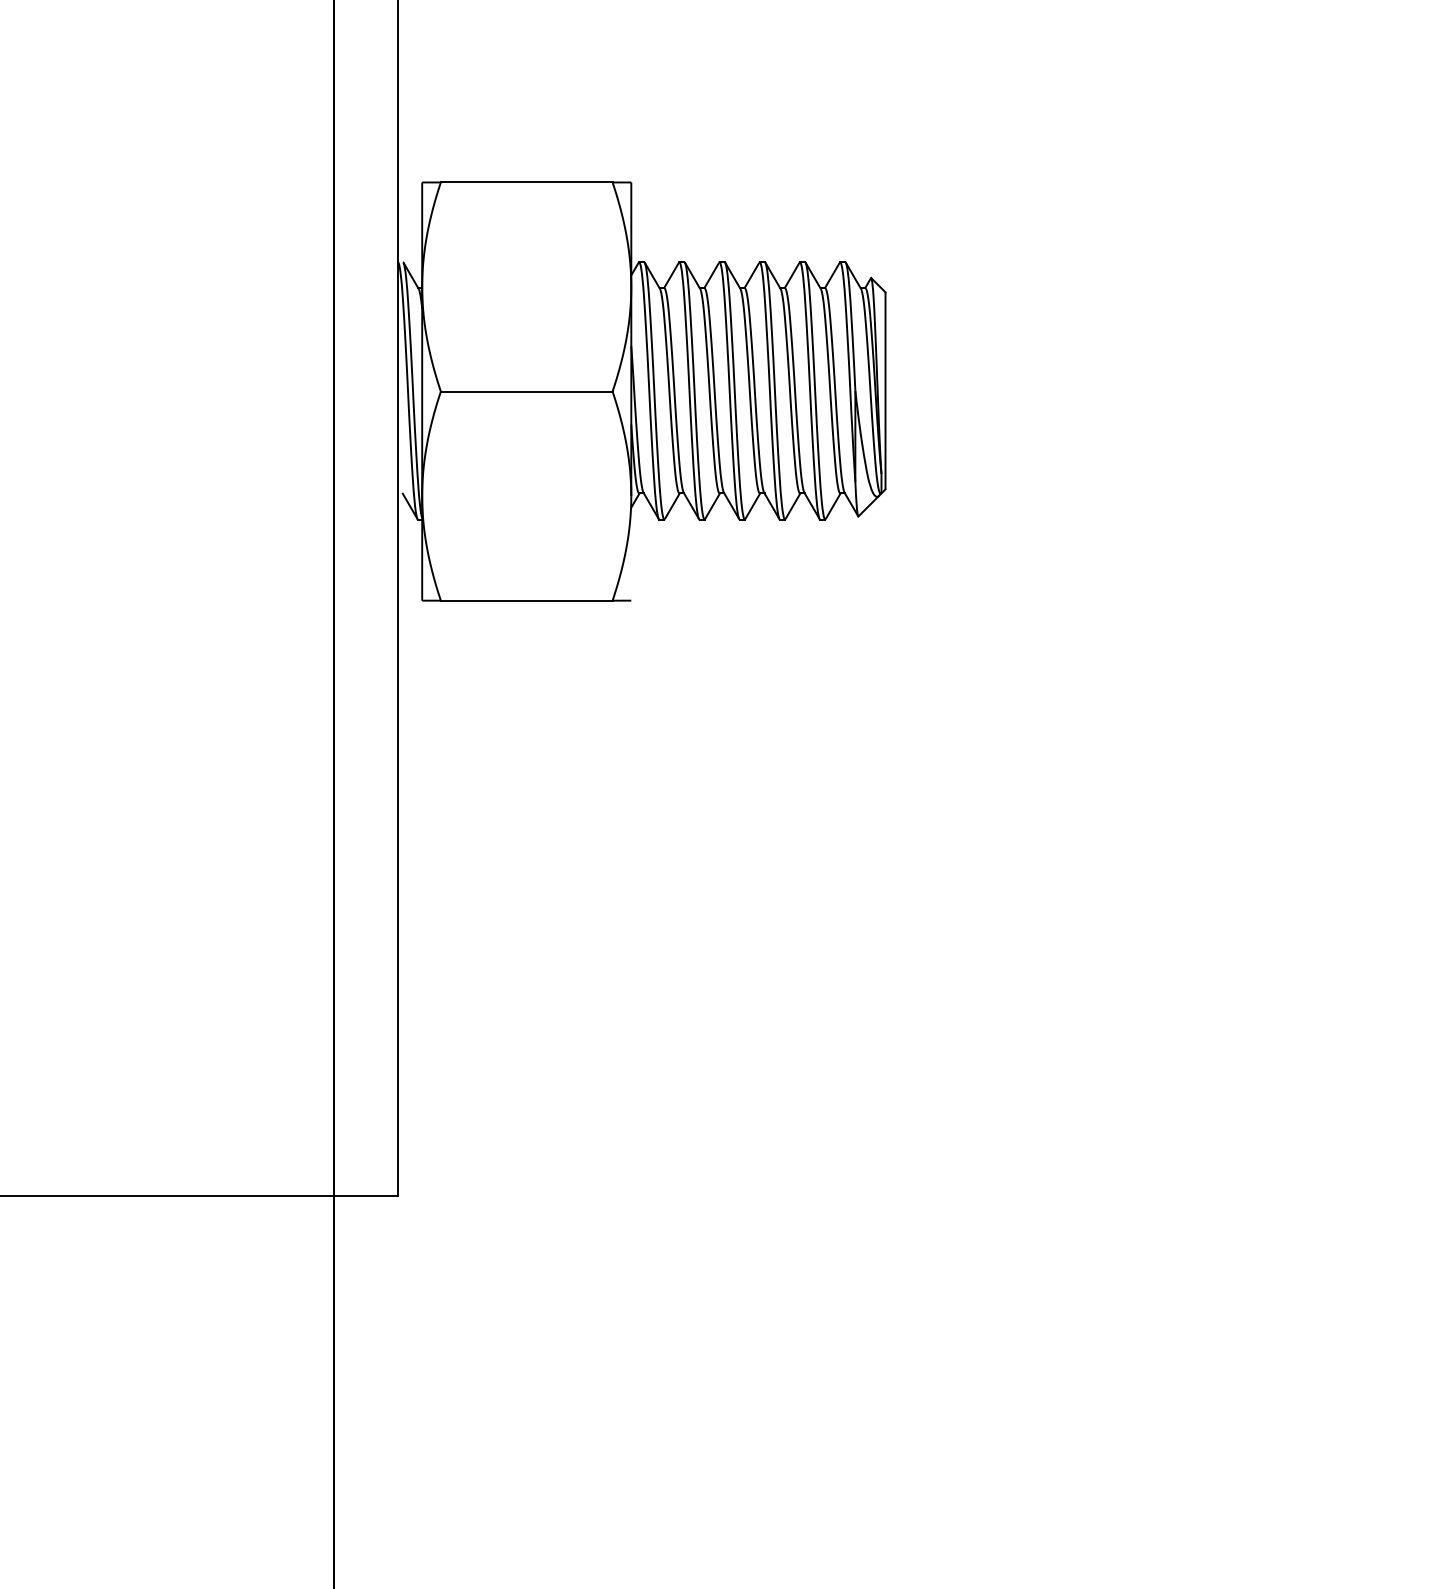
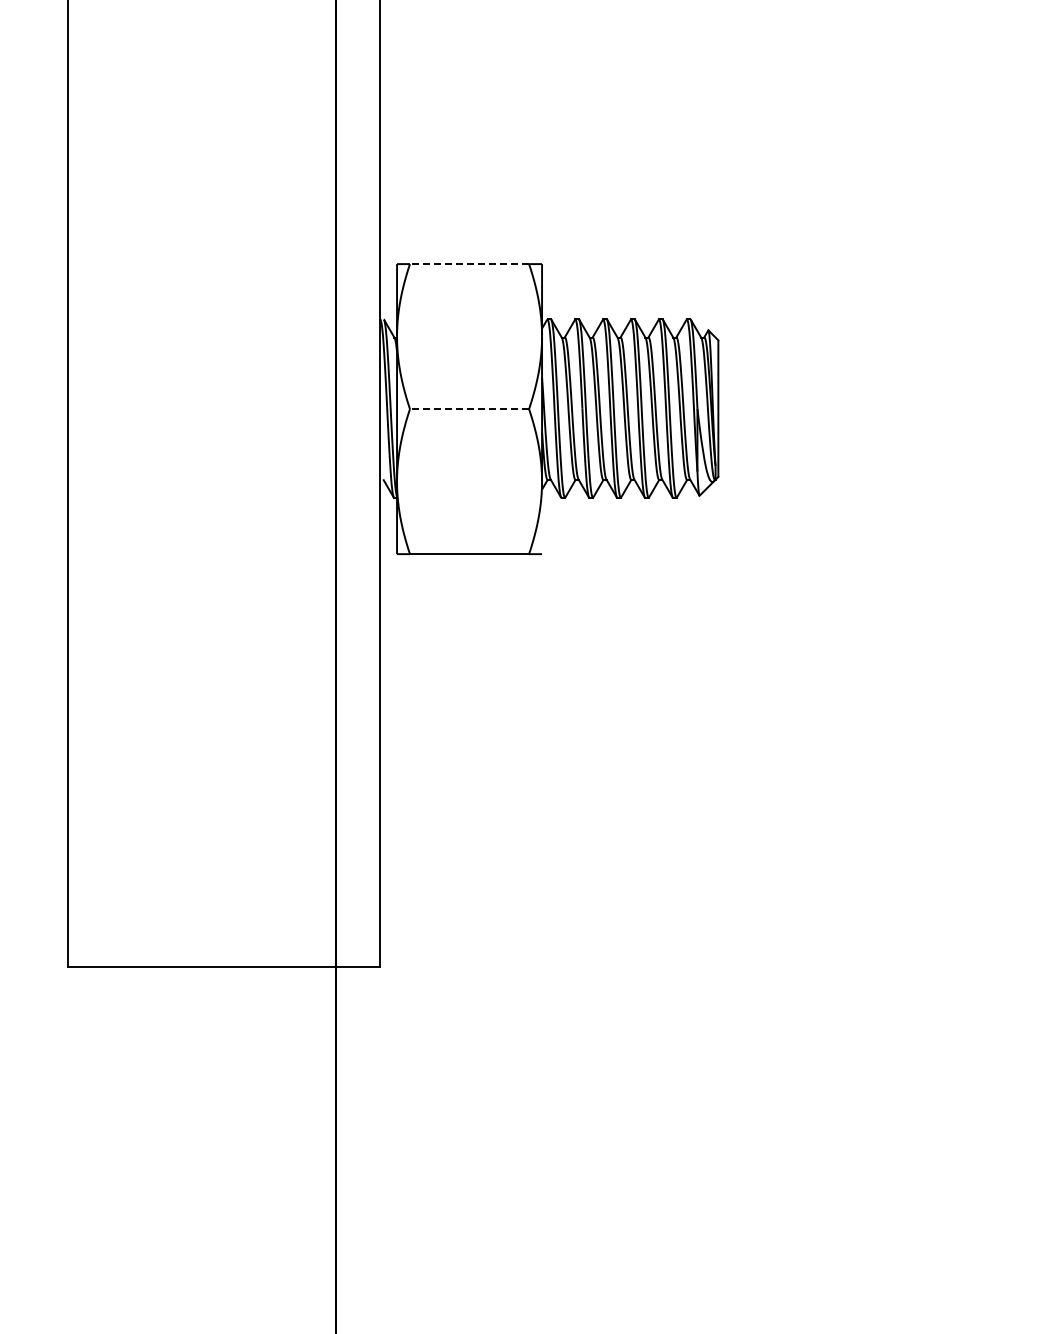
line: (526, 183) -> (469, 264), solid -> dashed
line: (526, 392) -> (469, 409), solid -> dashed

